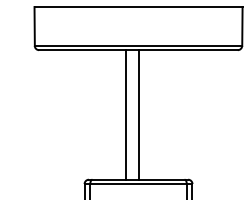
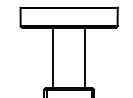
line: (126, 113) -> (85, 57), moved
line: (139, 113) -> (53, 57), moved

